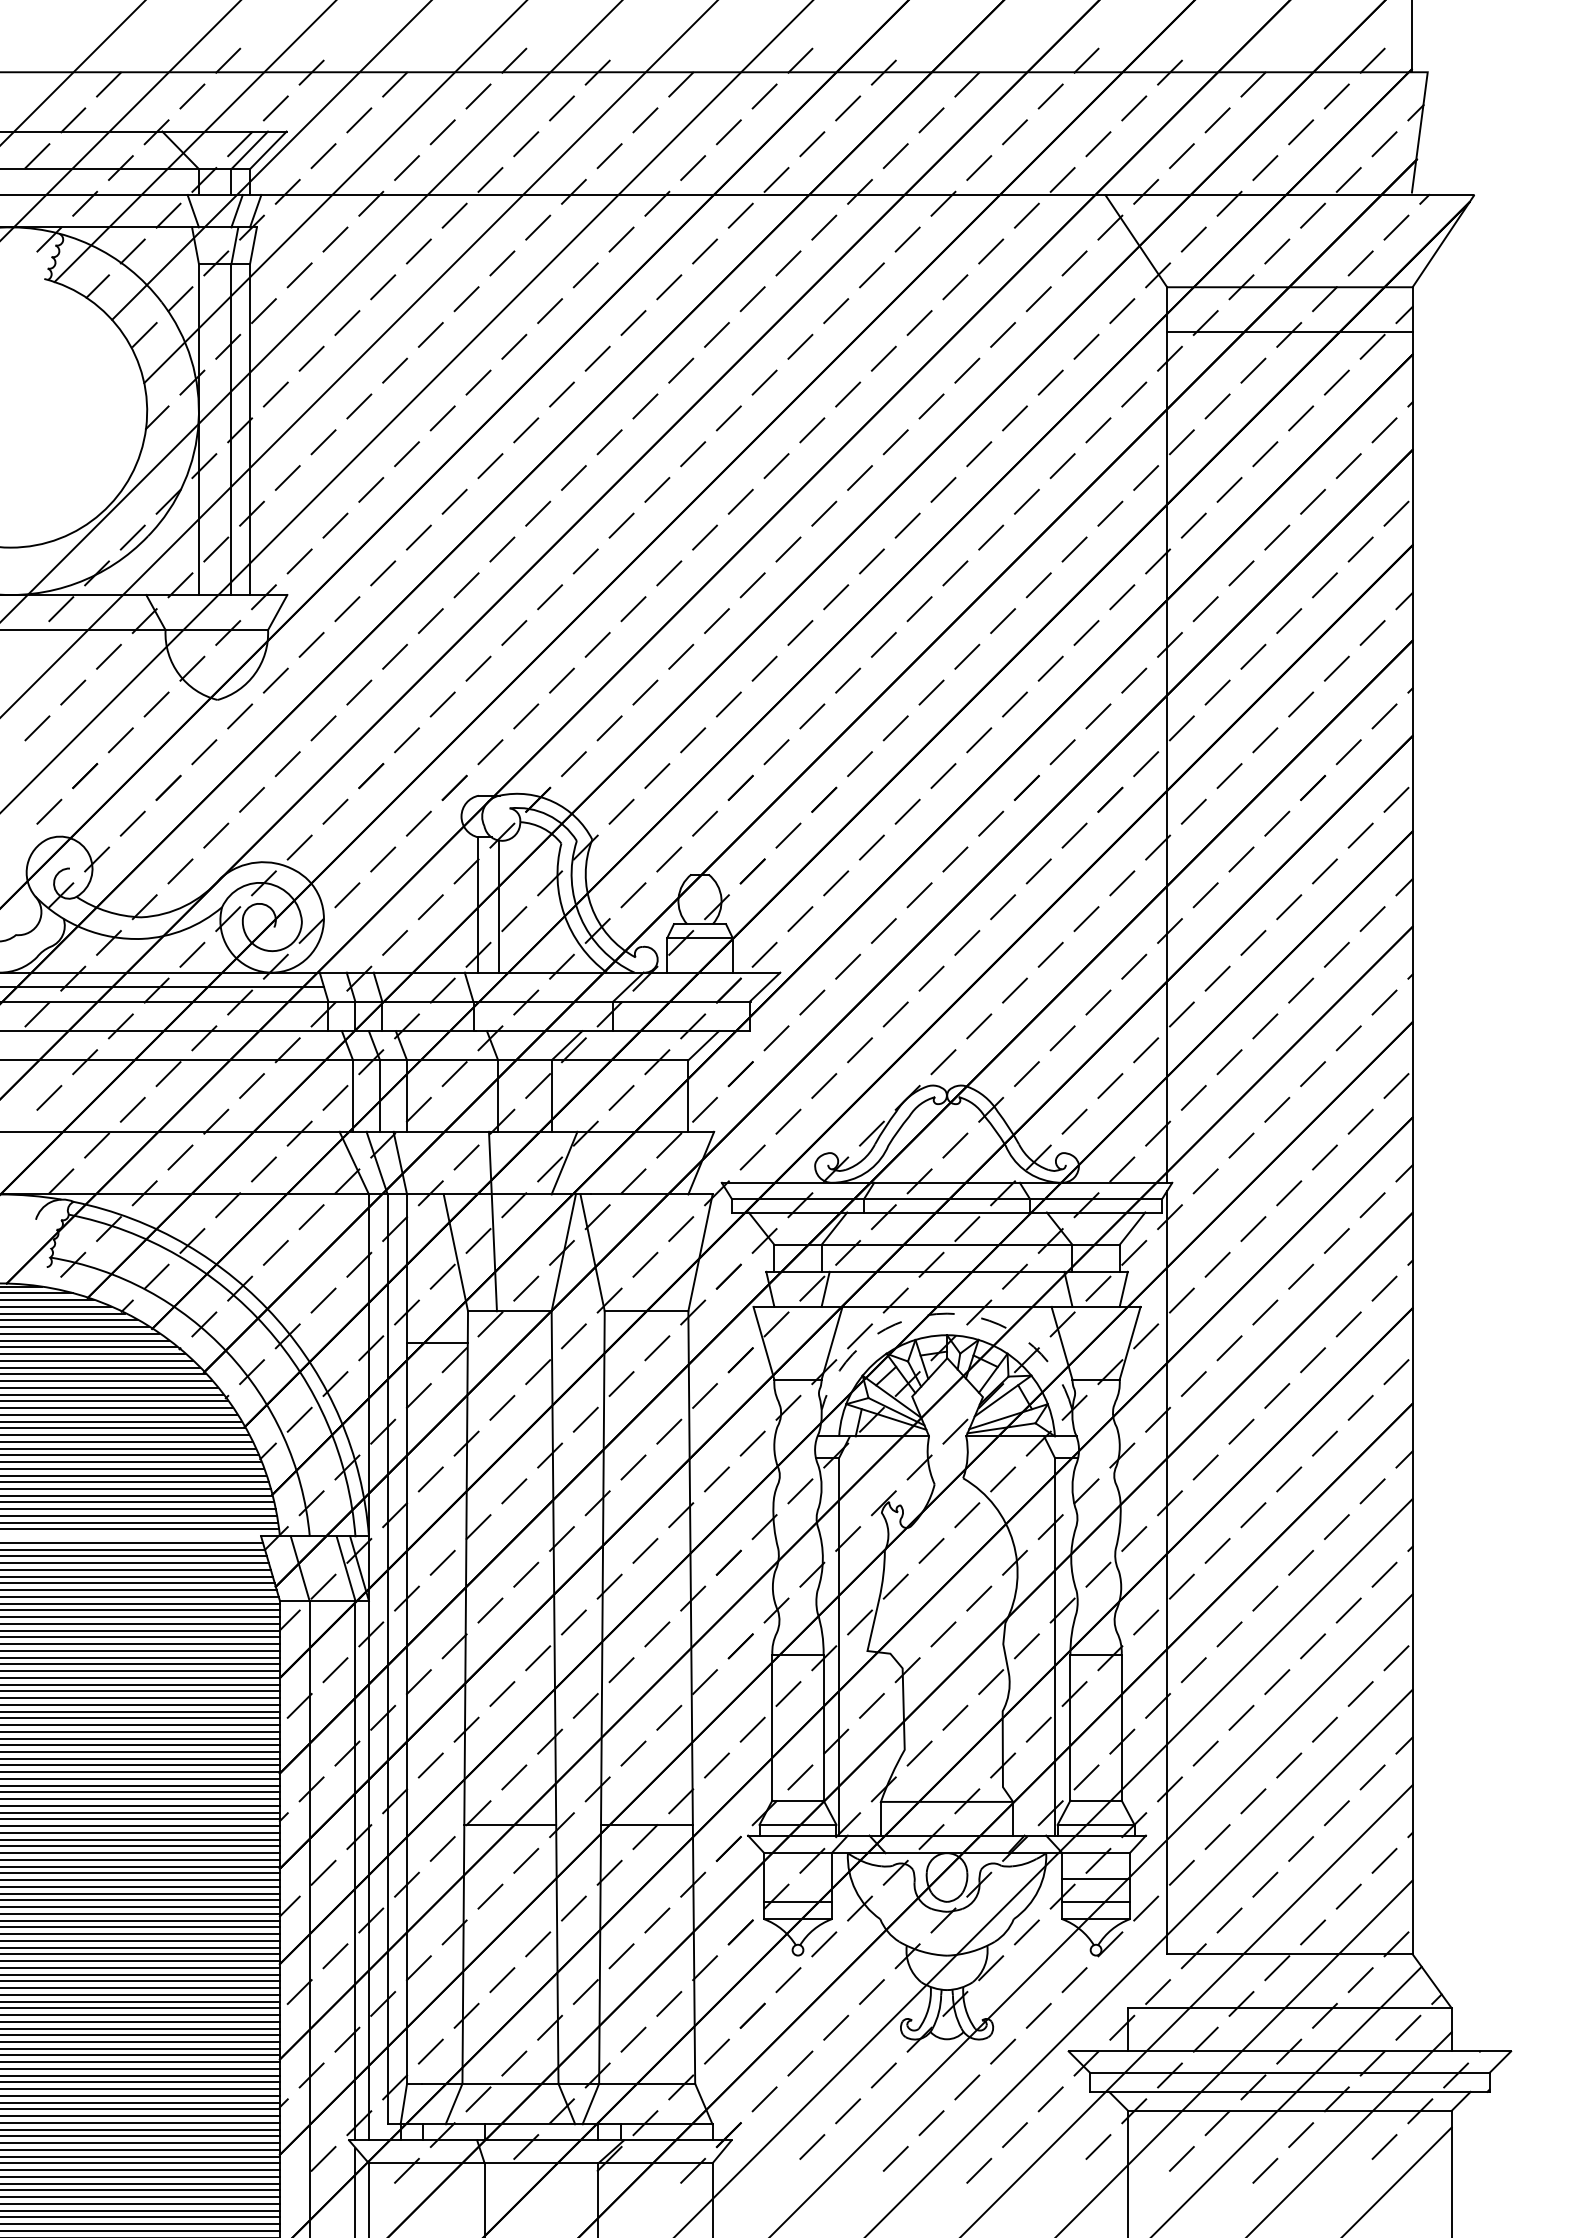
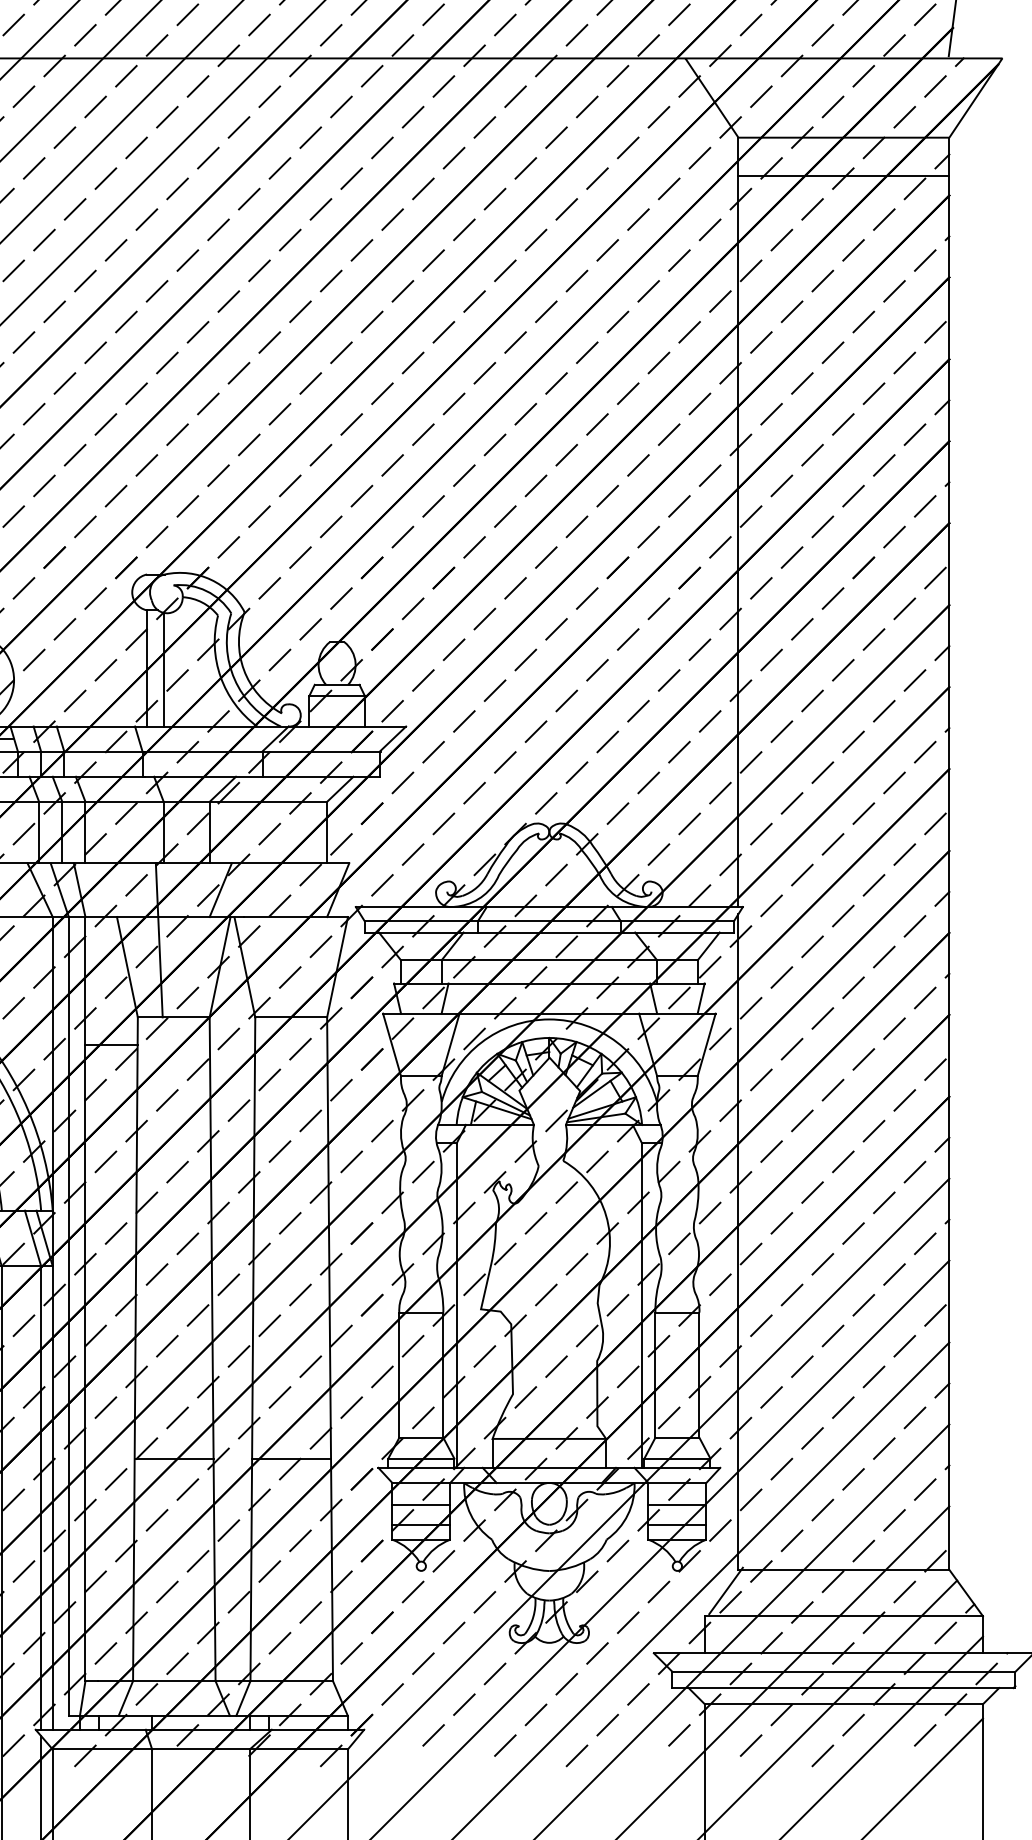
arc: (947, 1313) -> (549, 1019), dashed -> solid
line: (797, 1878) -> (420, 1504), added
line: (1152, 1978) -> (725, 1590), added

